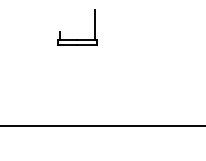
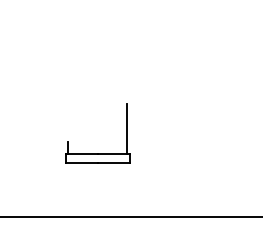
part: (77, 39) -> (97, 154), moved

